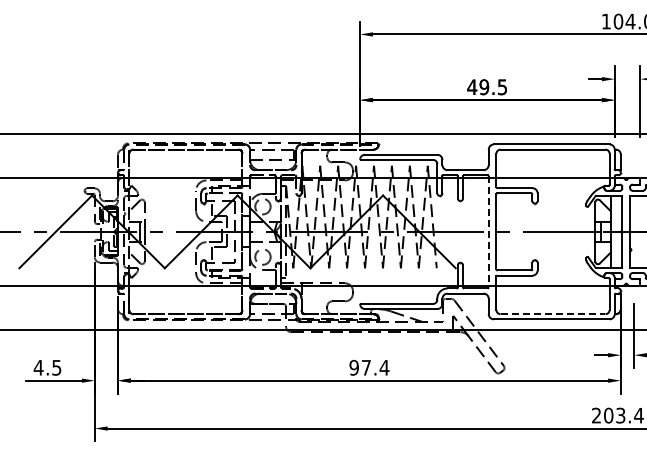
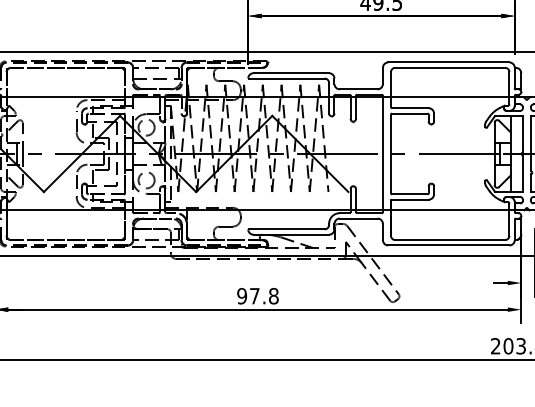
line: (488, 231) -> (382, 153), dashed -> solid
line: (553, 314) -> (450, 240), dashed -> solid
text: (384, 367) -> (273, 295), 97.4 -> 97.8

